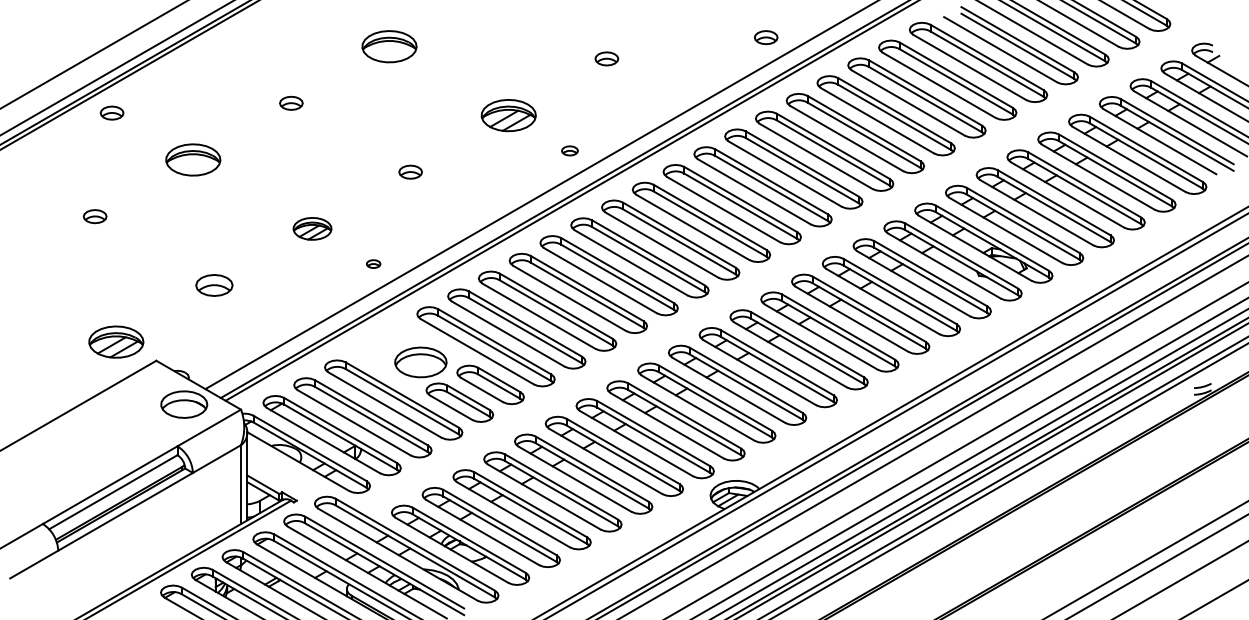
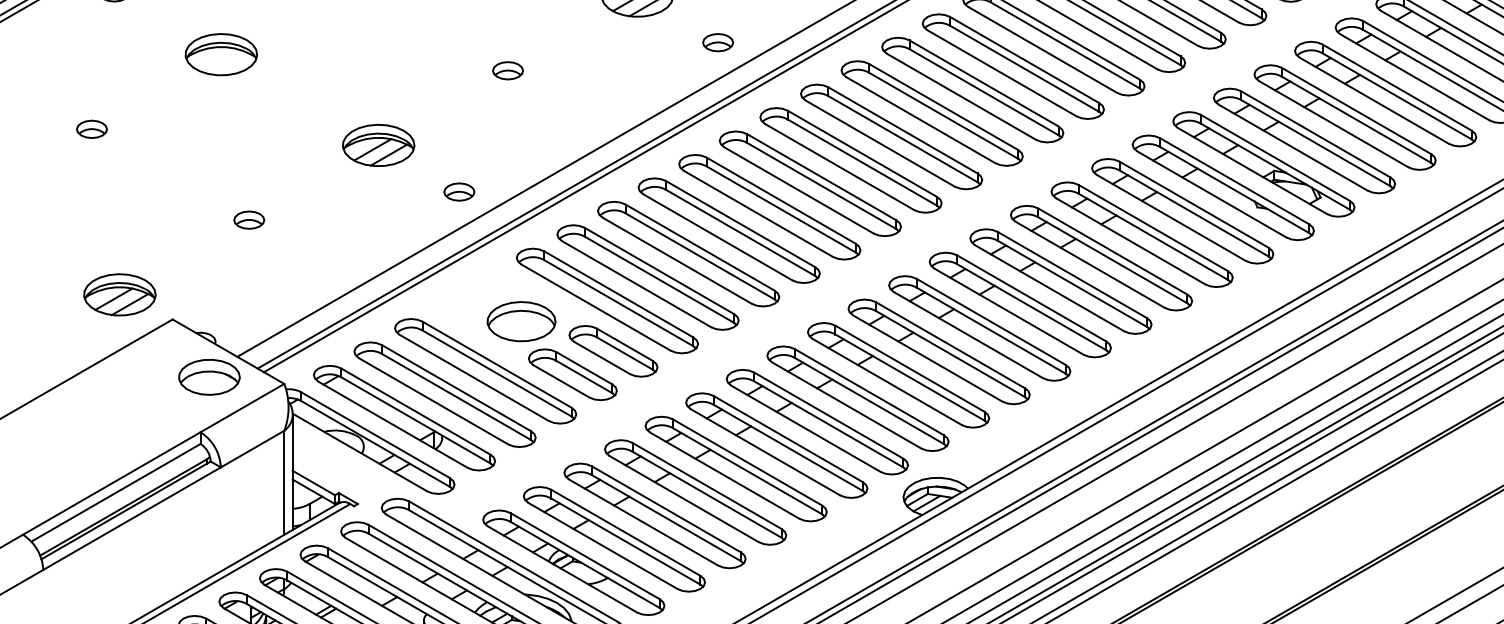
part: (569, 150) -> (717, 42), size x1.43
part: (312, 228) -> (378, 145), size x1.43
part: (373, 263) -> (459, 191), size x1.67
part: (214, 285) -> (249, 220), size x0.62

